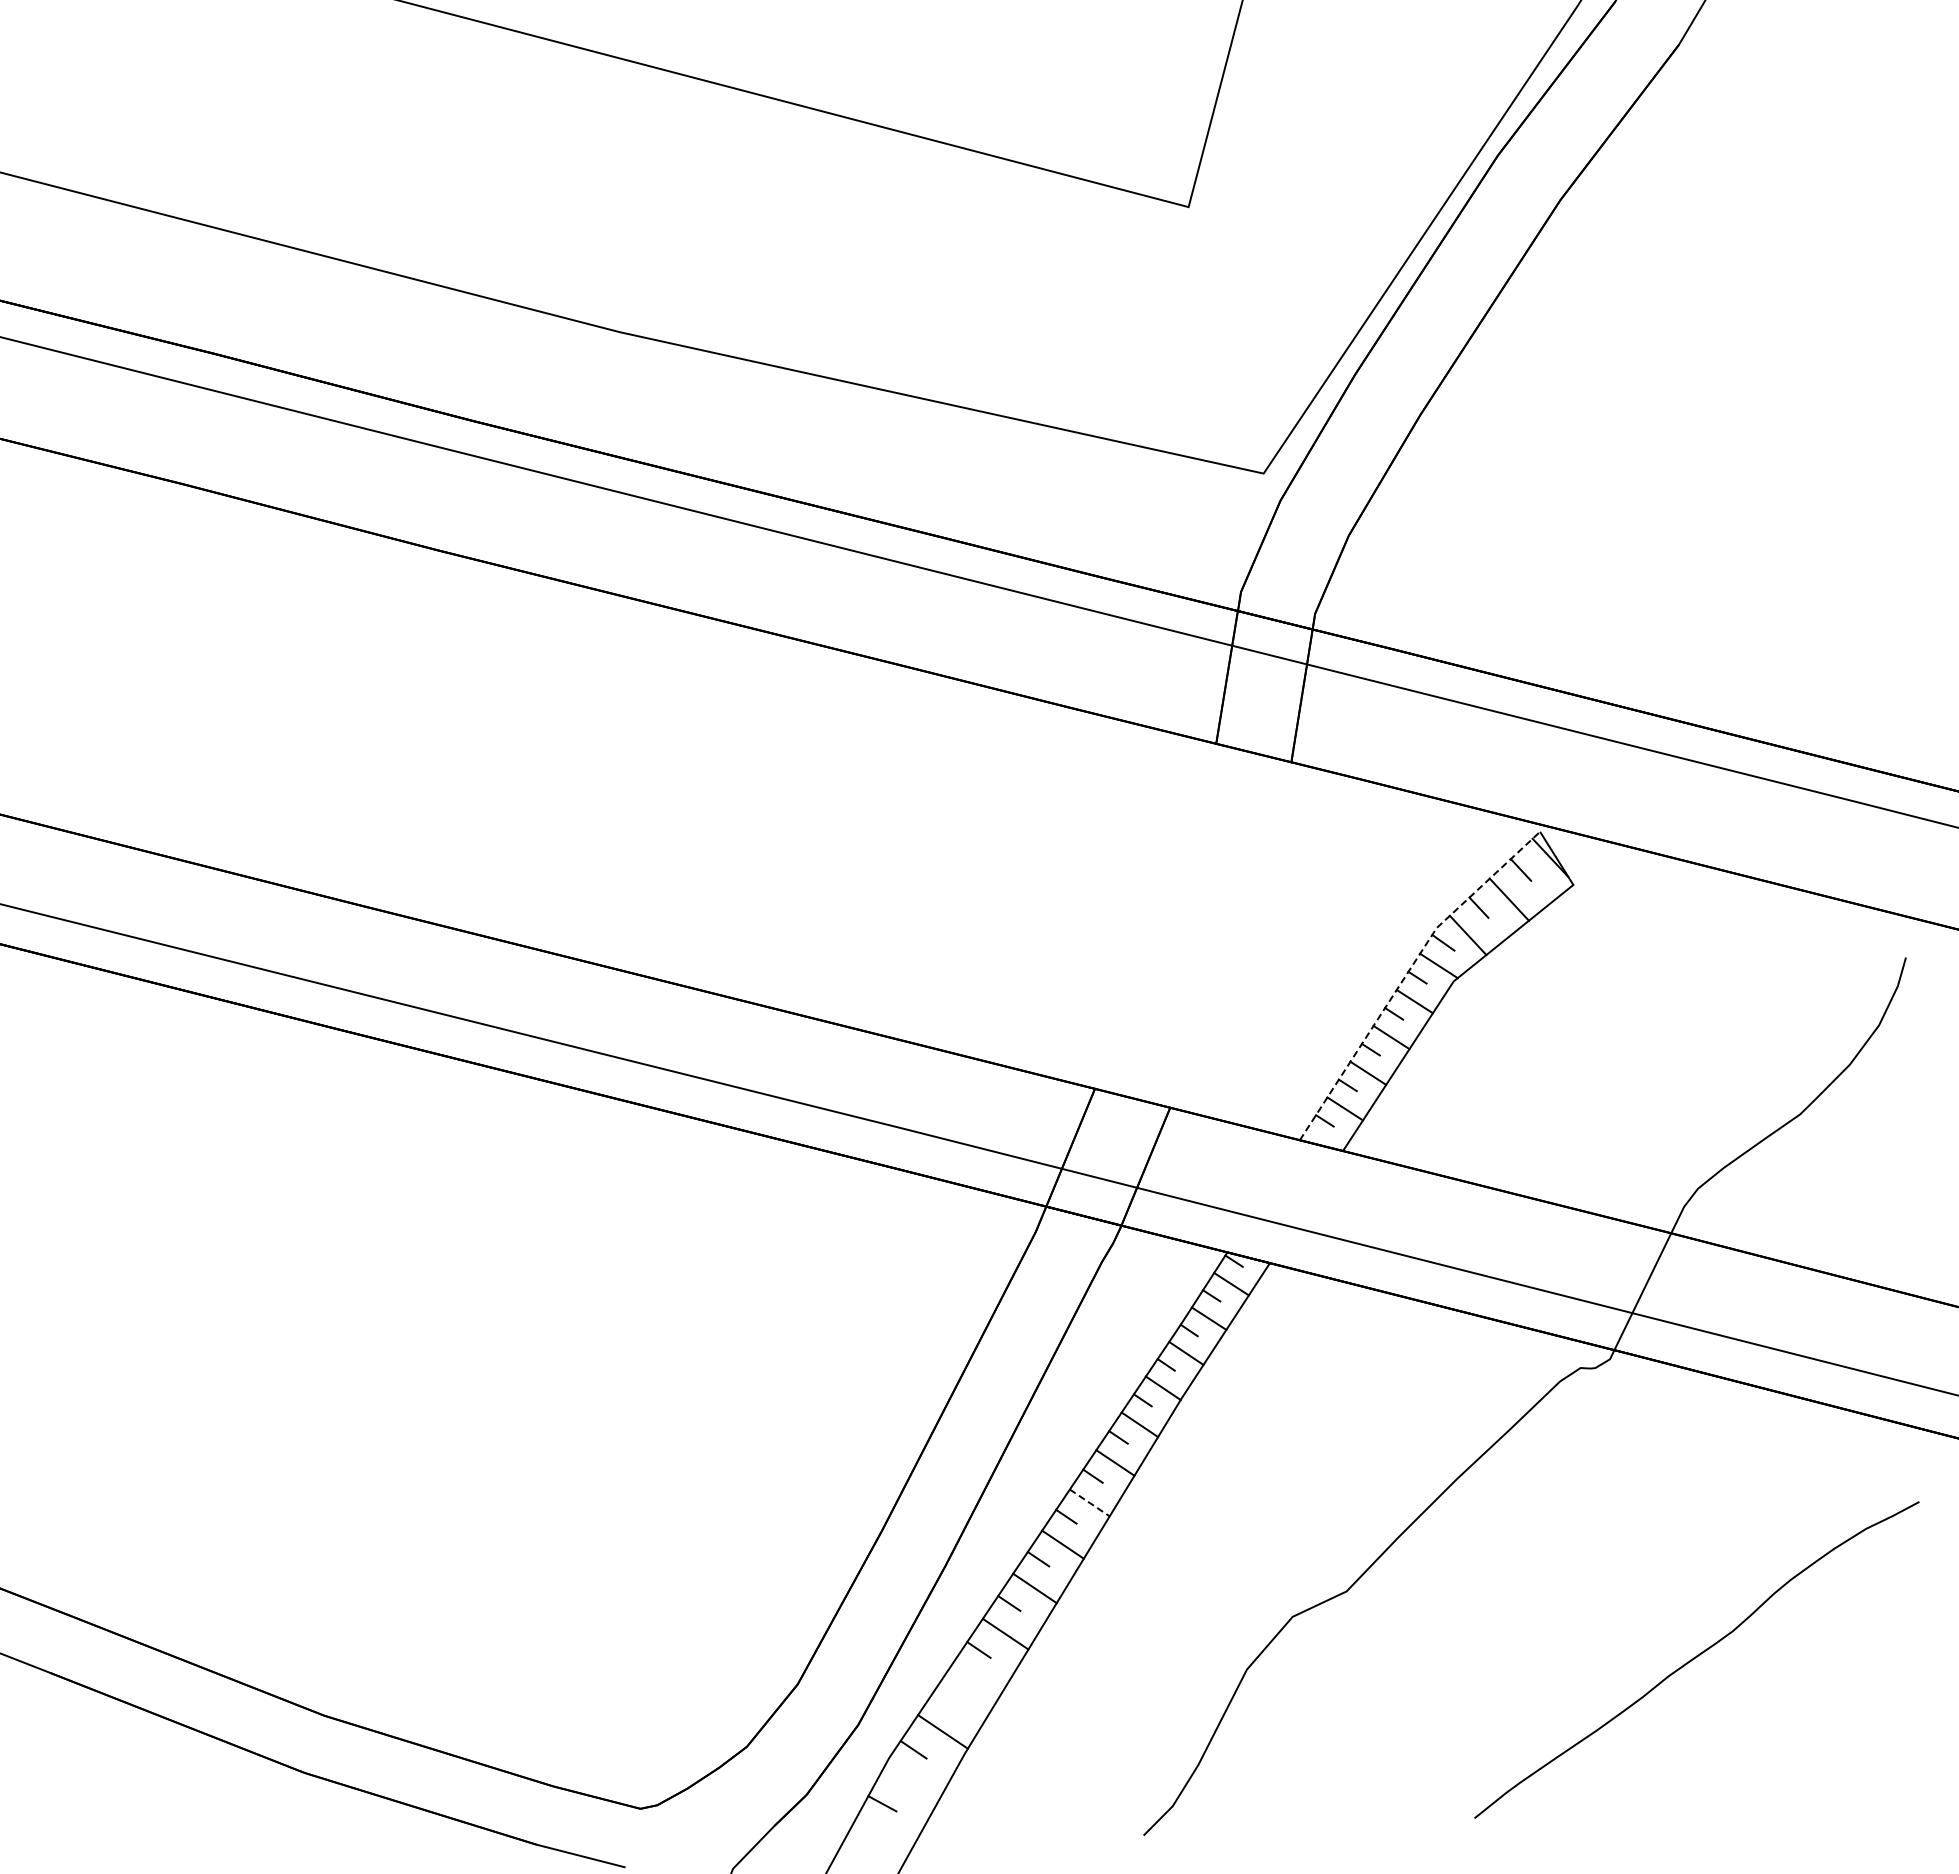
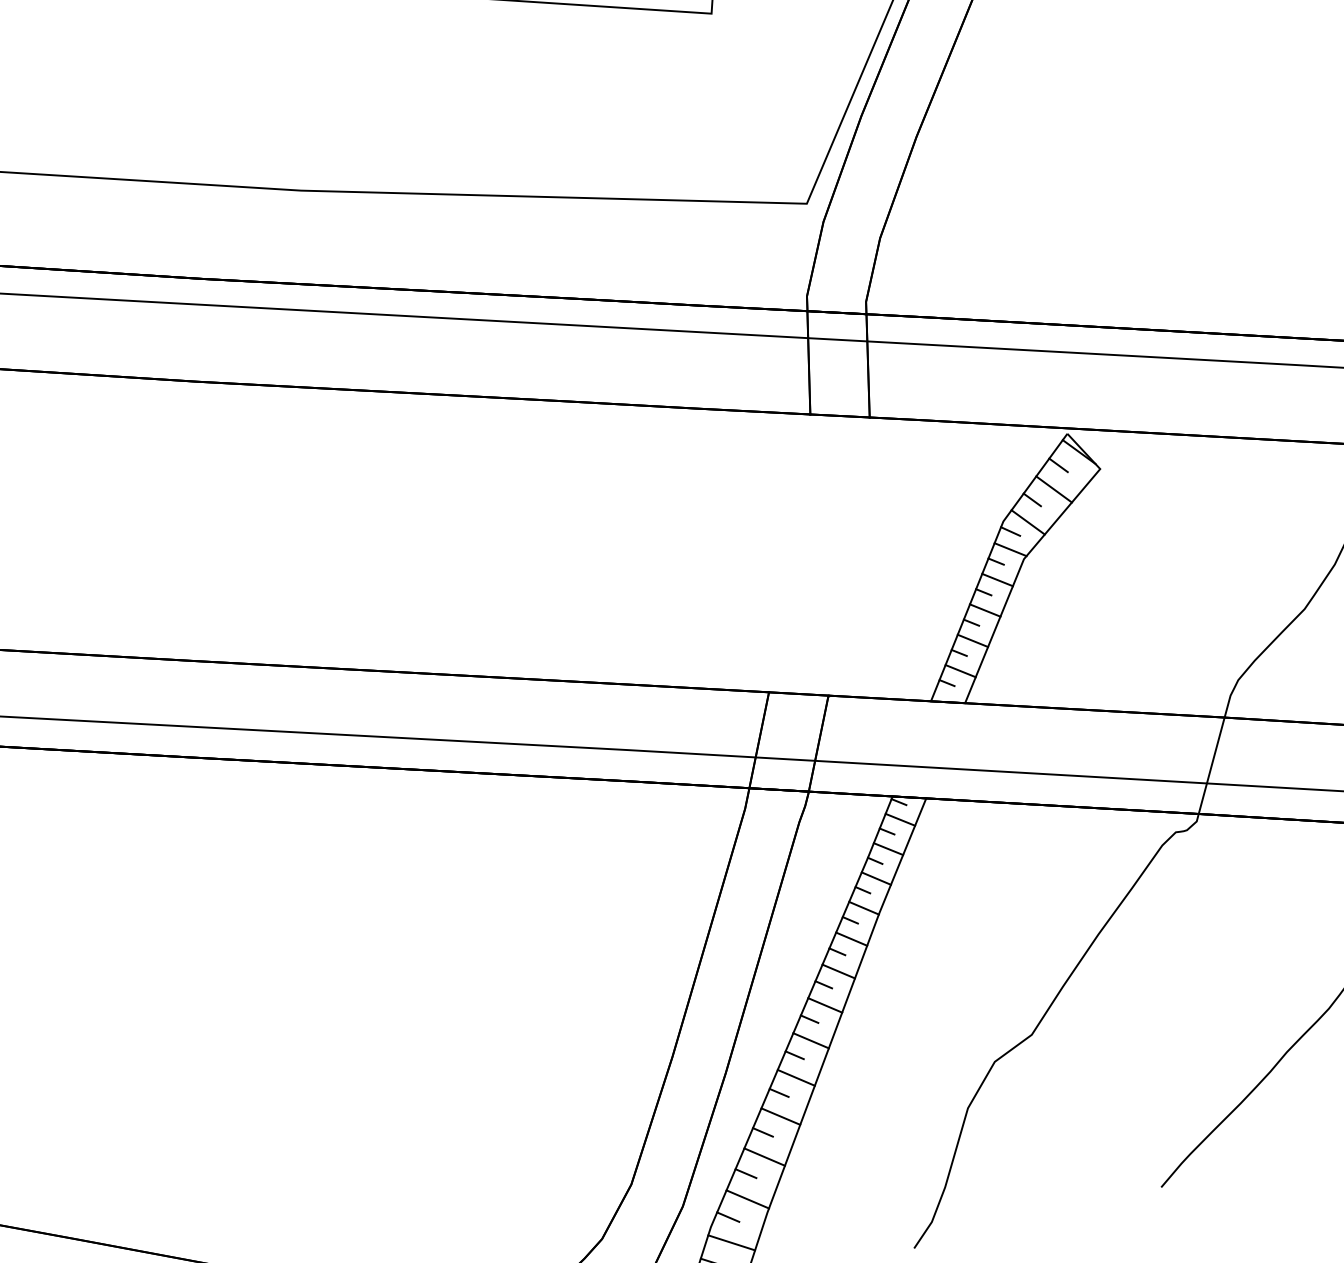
line: (1406, 974) -> (987, 560), dashed -> solid
line: (1090, 1503) -> (825, 1005), dashed -> solid
line: (974, 1681) -> (764, 1156), added
line: (946, 1698) -> (745, 1173), added
line: (911, 1783) -> (731, 1242), added

